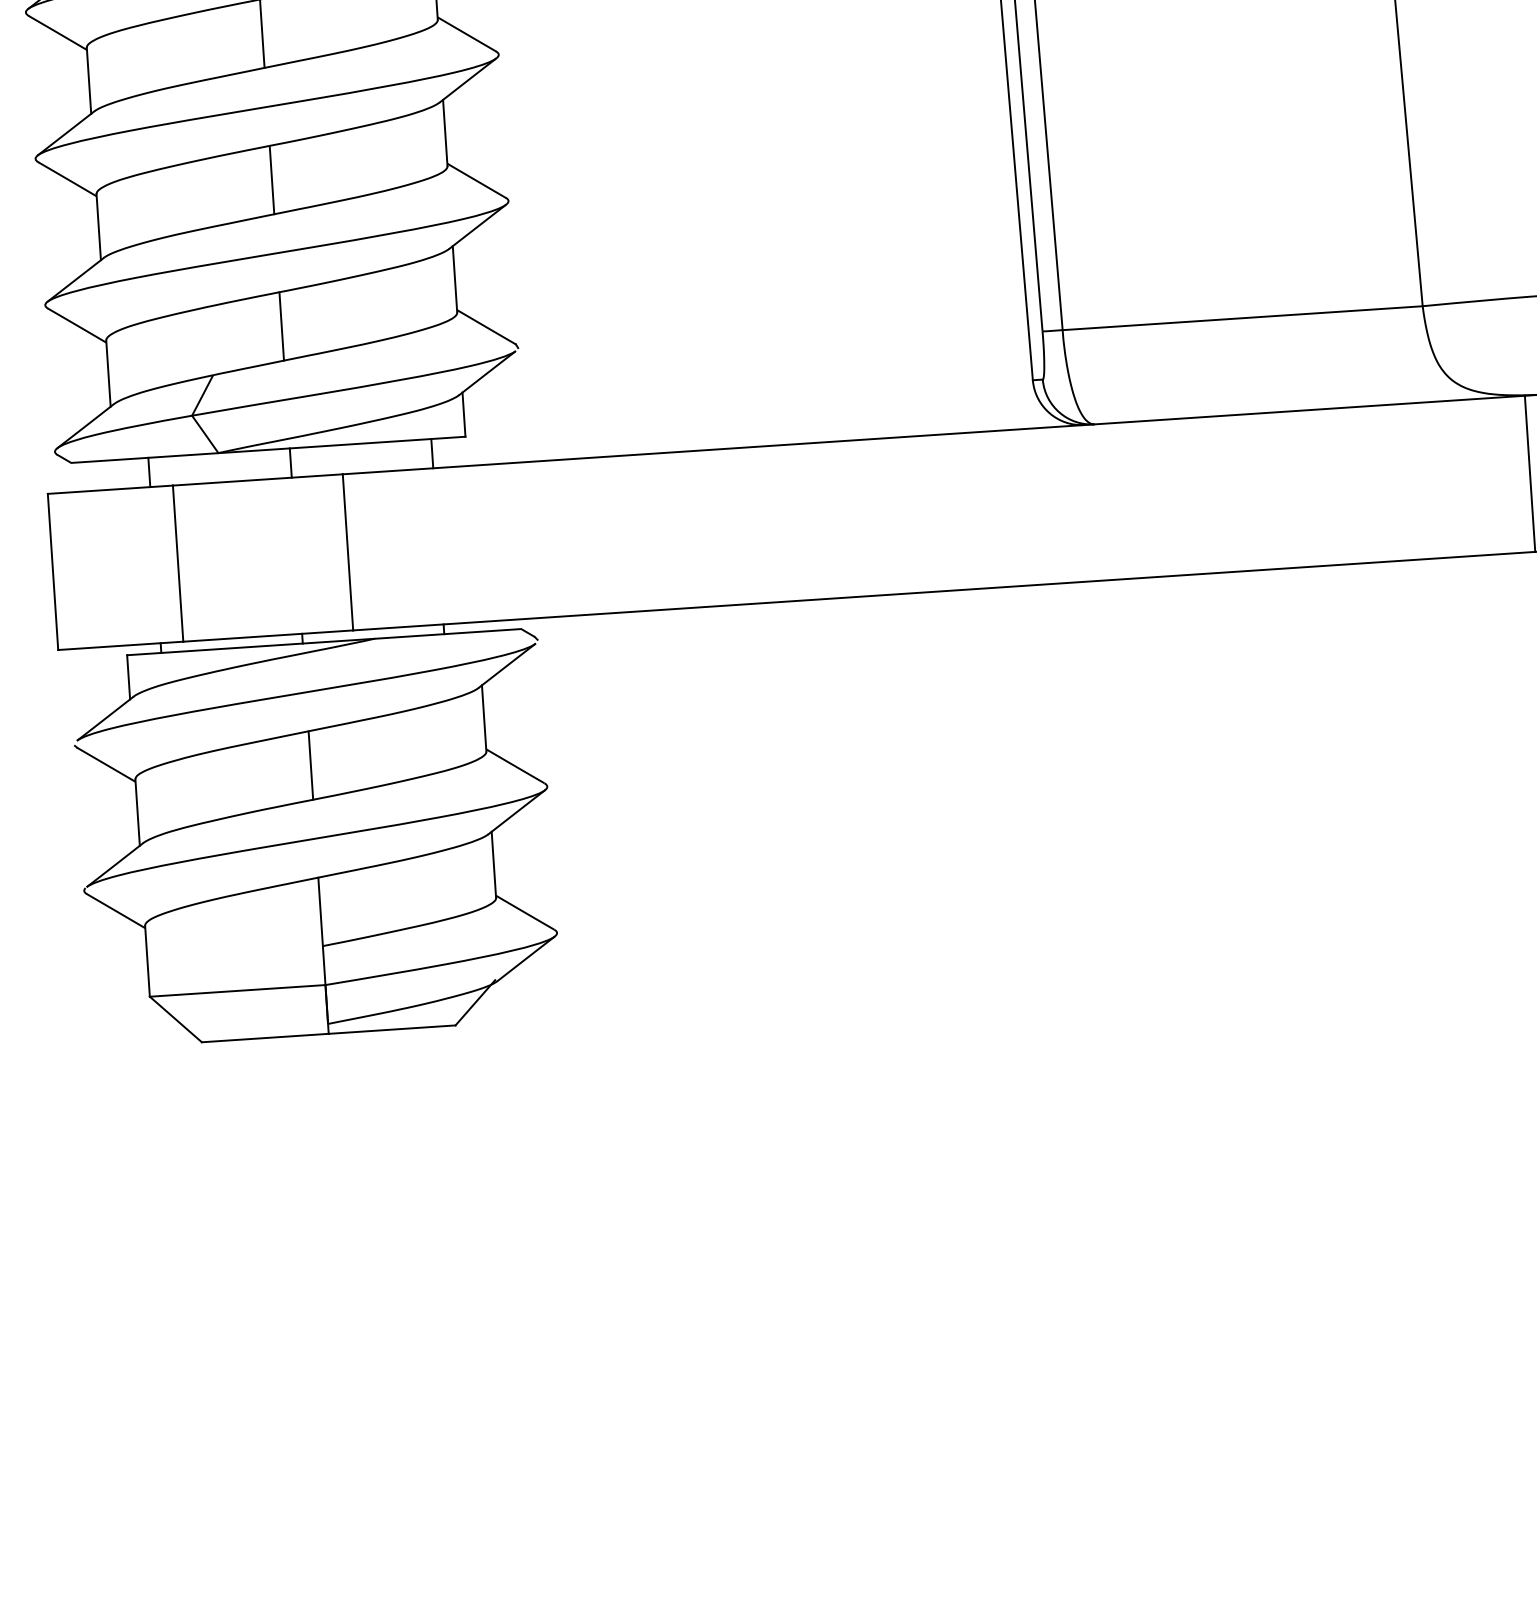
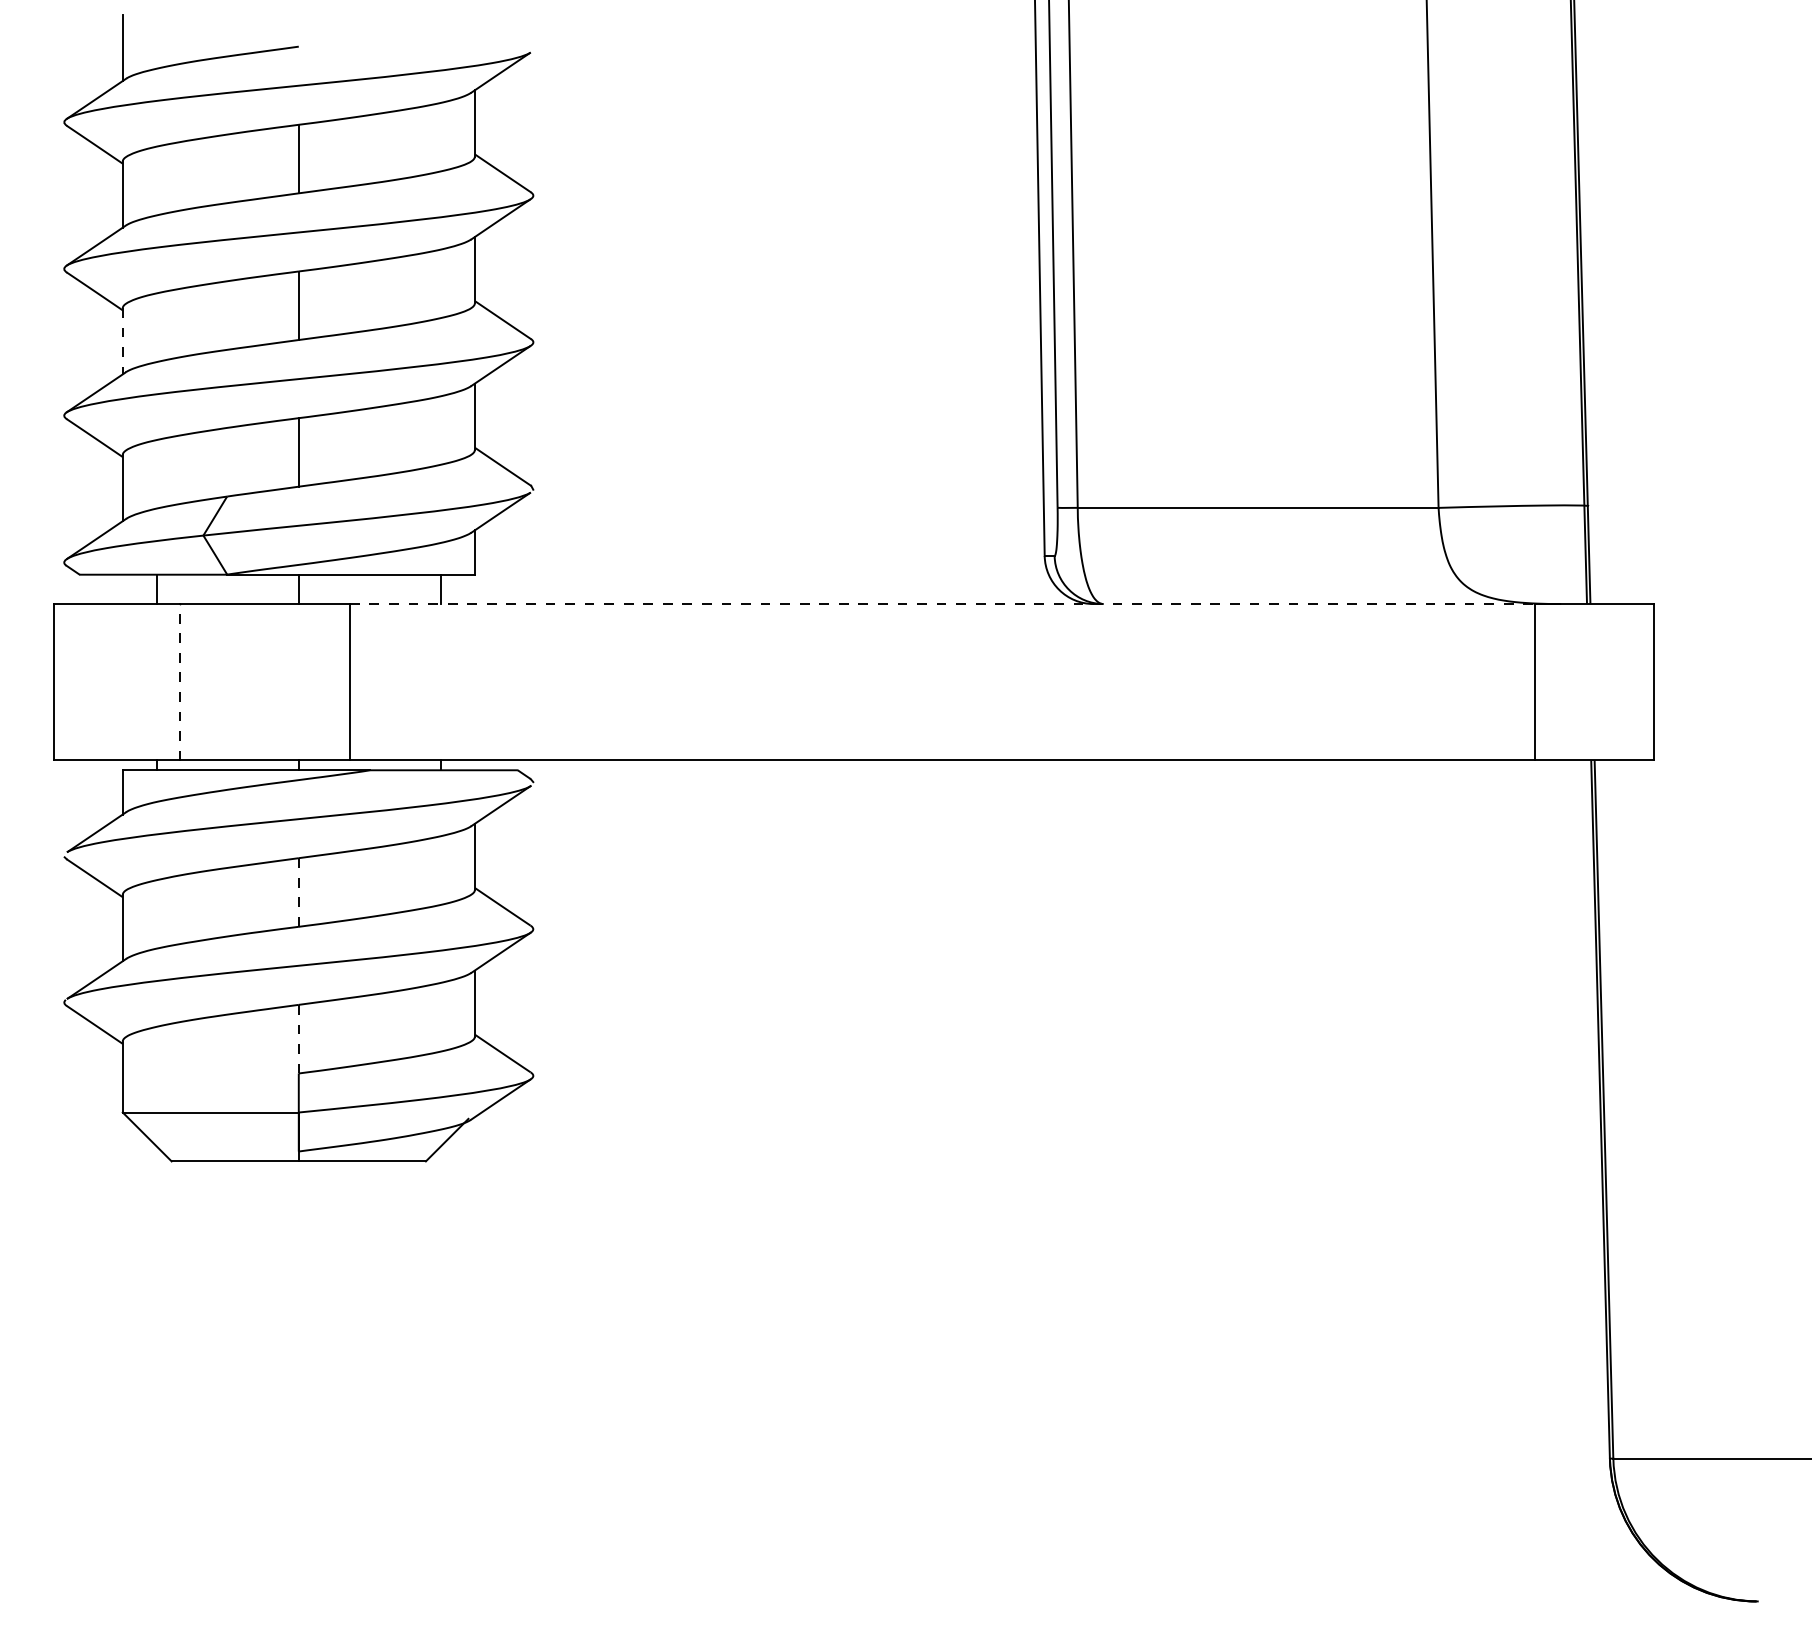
line: (98, 227) -> (122, 341), solid -> dashed
line: (934, 435) -> (942, 604), solid -> dashed
line: (177, 562) -> (179, 681), solid -> dashed
line: (310, 765) -> (298, 892), solid -> dashed
line: (320, 911) -> (298, 1038), solid -> dashed

